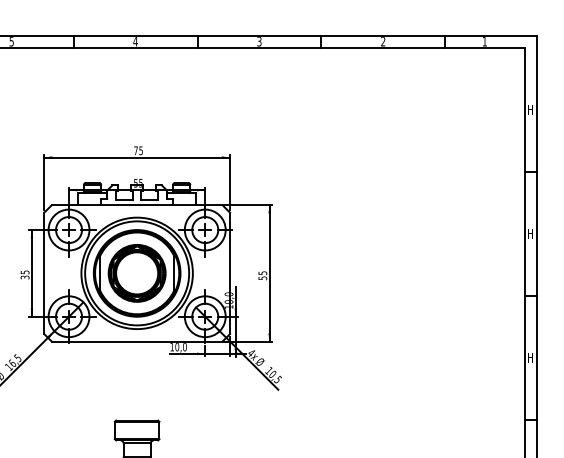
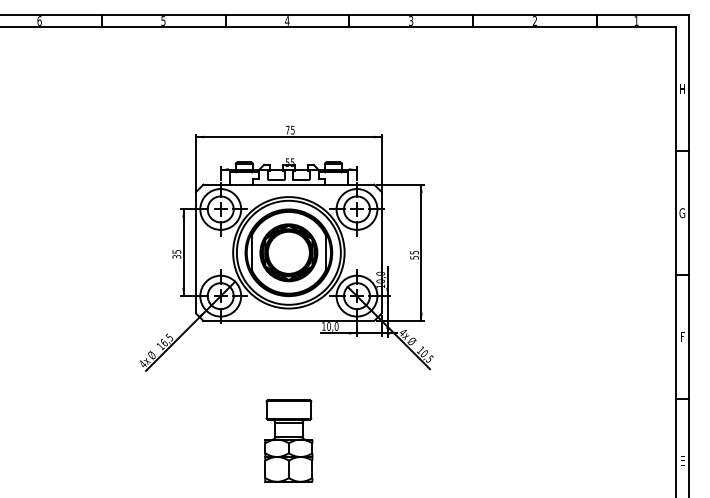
text: (530, 234) -> (682, 213), H -> G
text: (530, 357) -> (682, 336), H -> F

